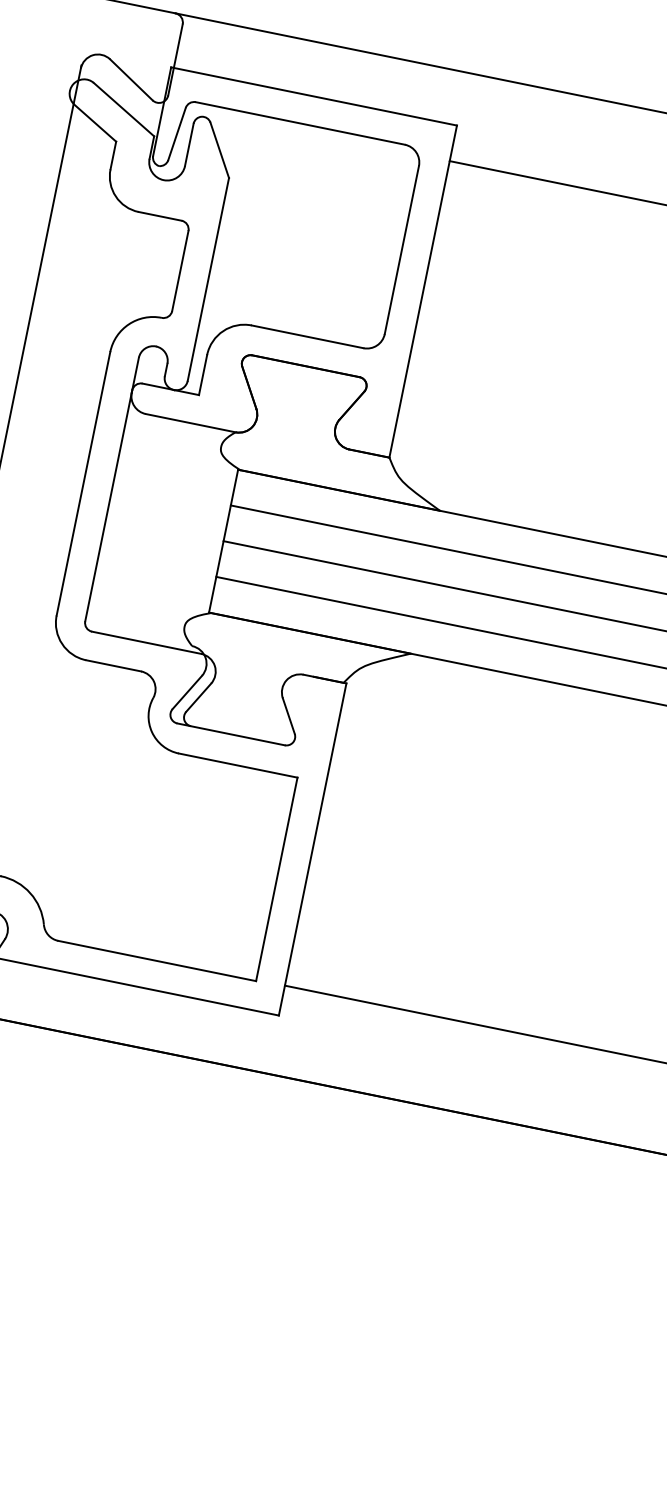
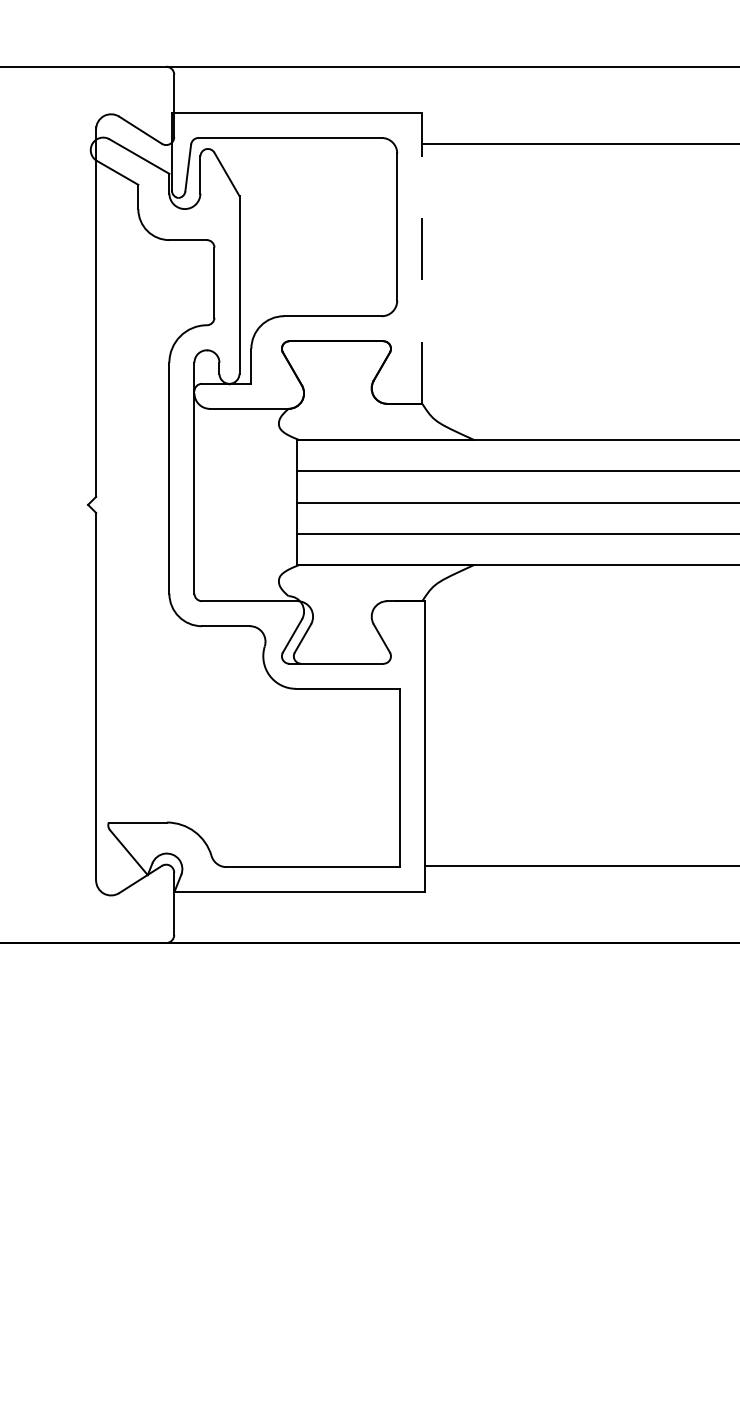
line: (423, 290) -> (422, 257), solid -> dashed

